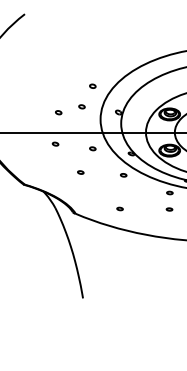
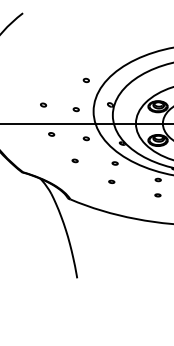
part: (81, 106) -> (75, 109), moved
part: (58, 112) -> (43, 104), moved
part: (119, 208) -> (111, 181), moved

